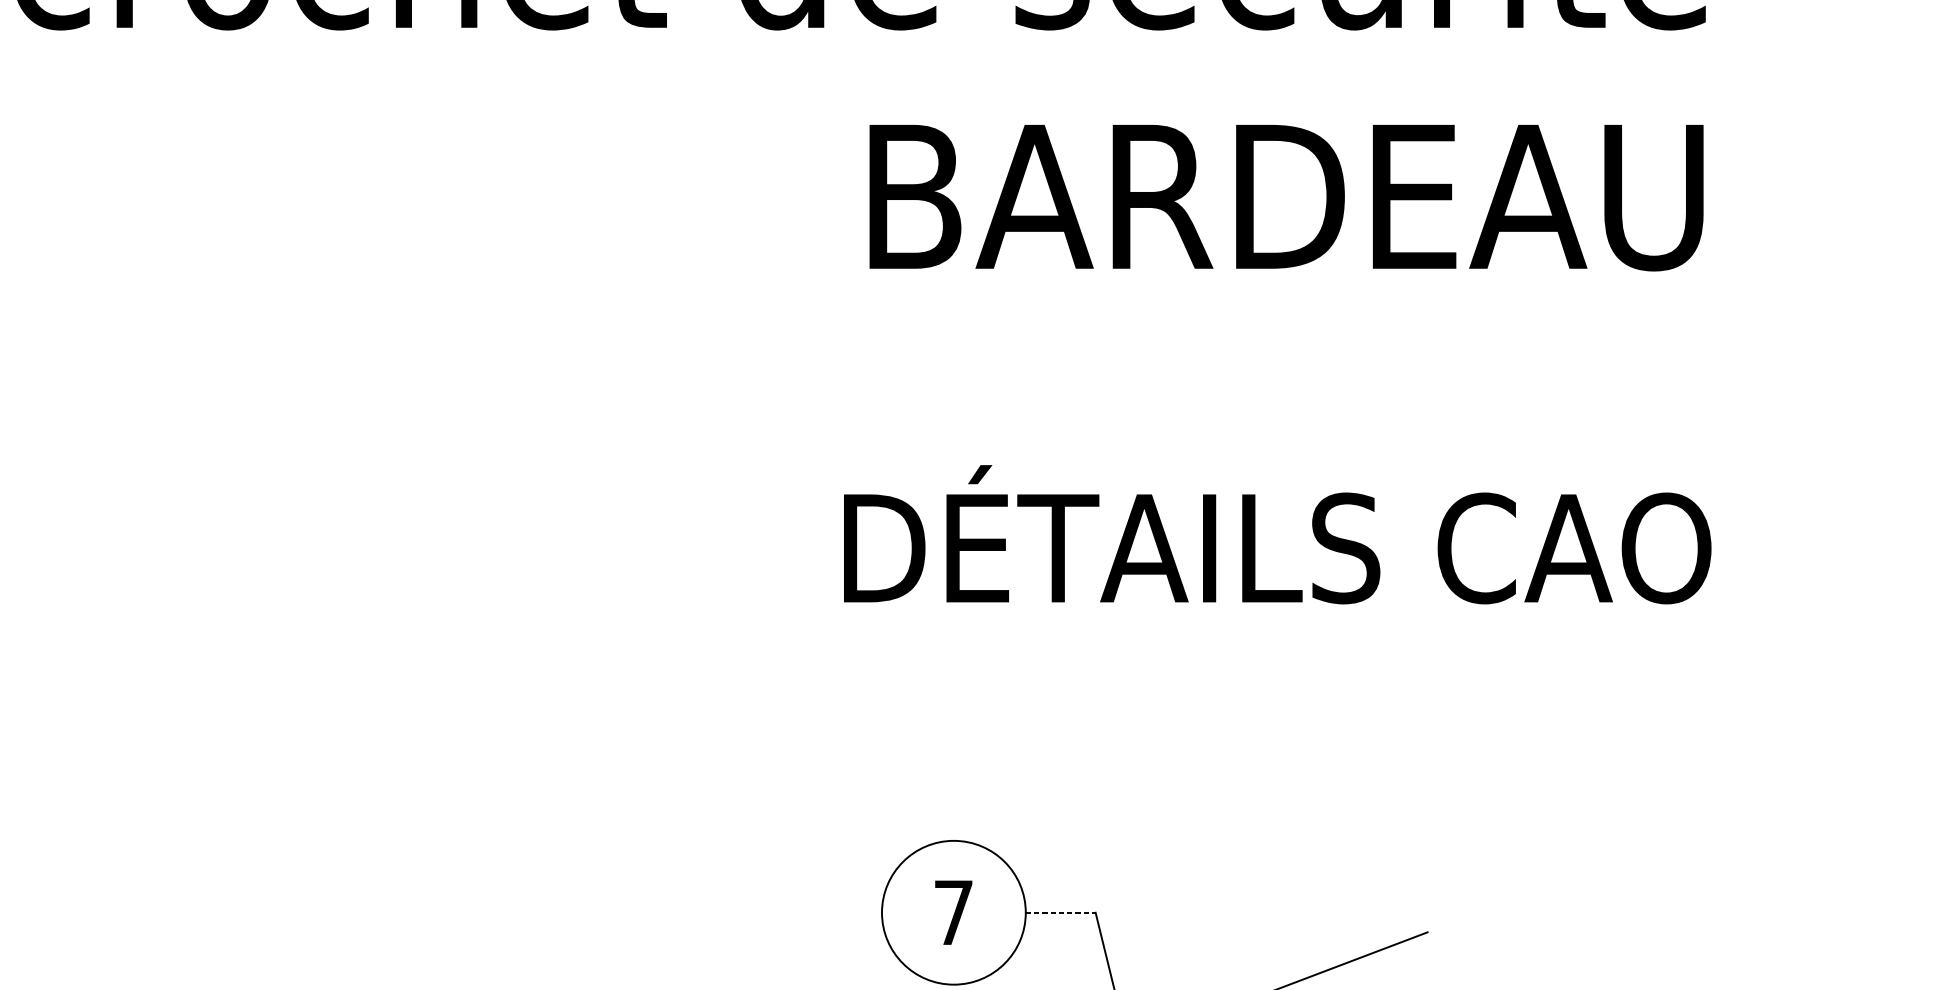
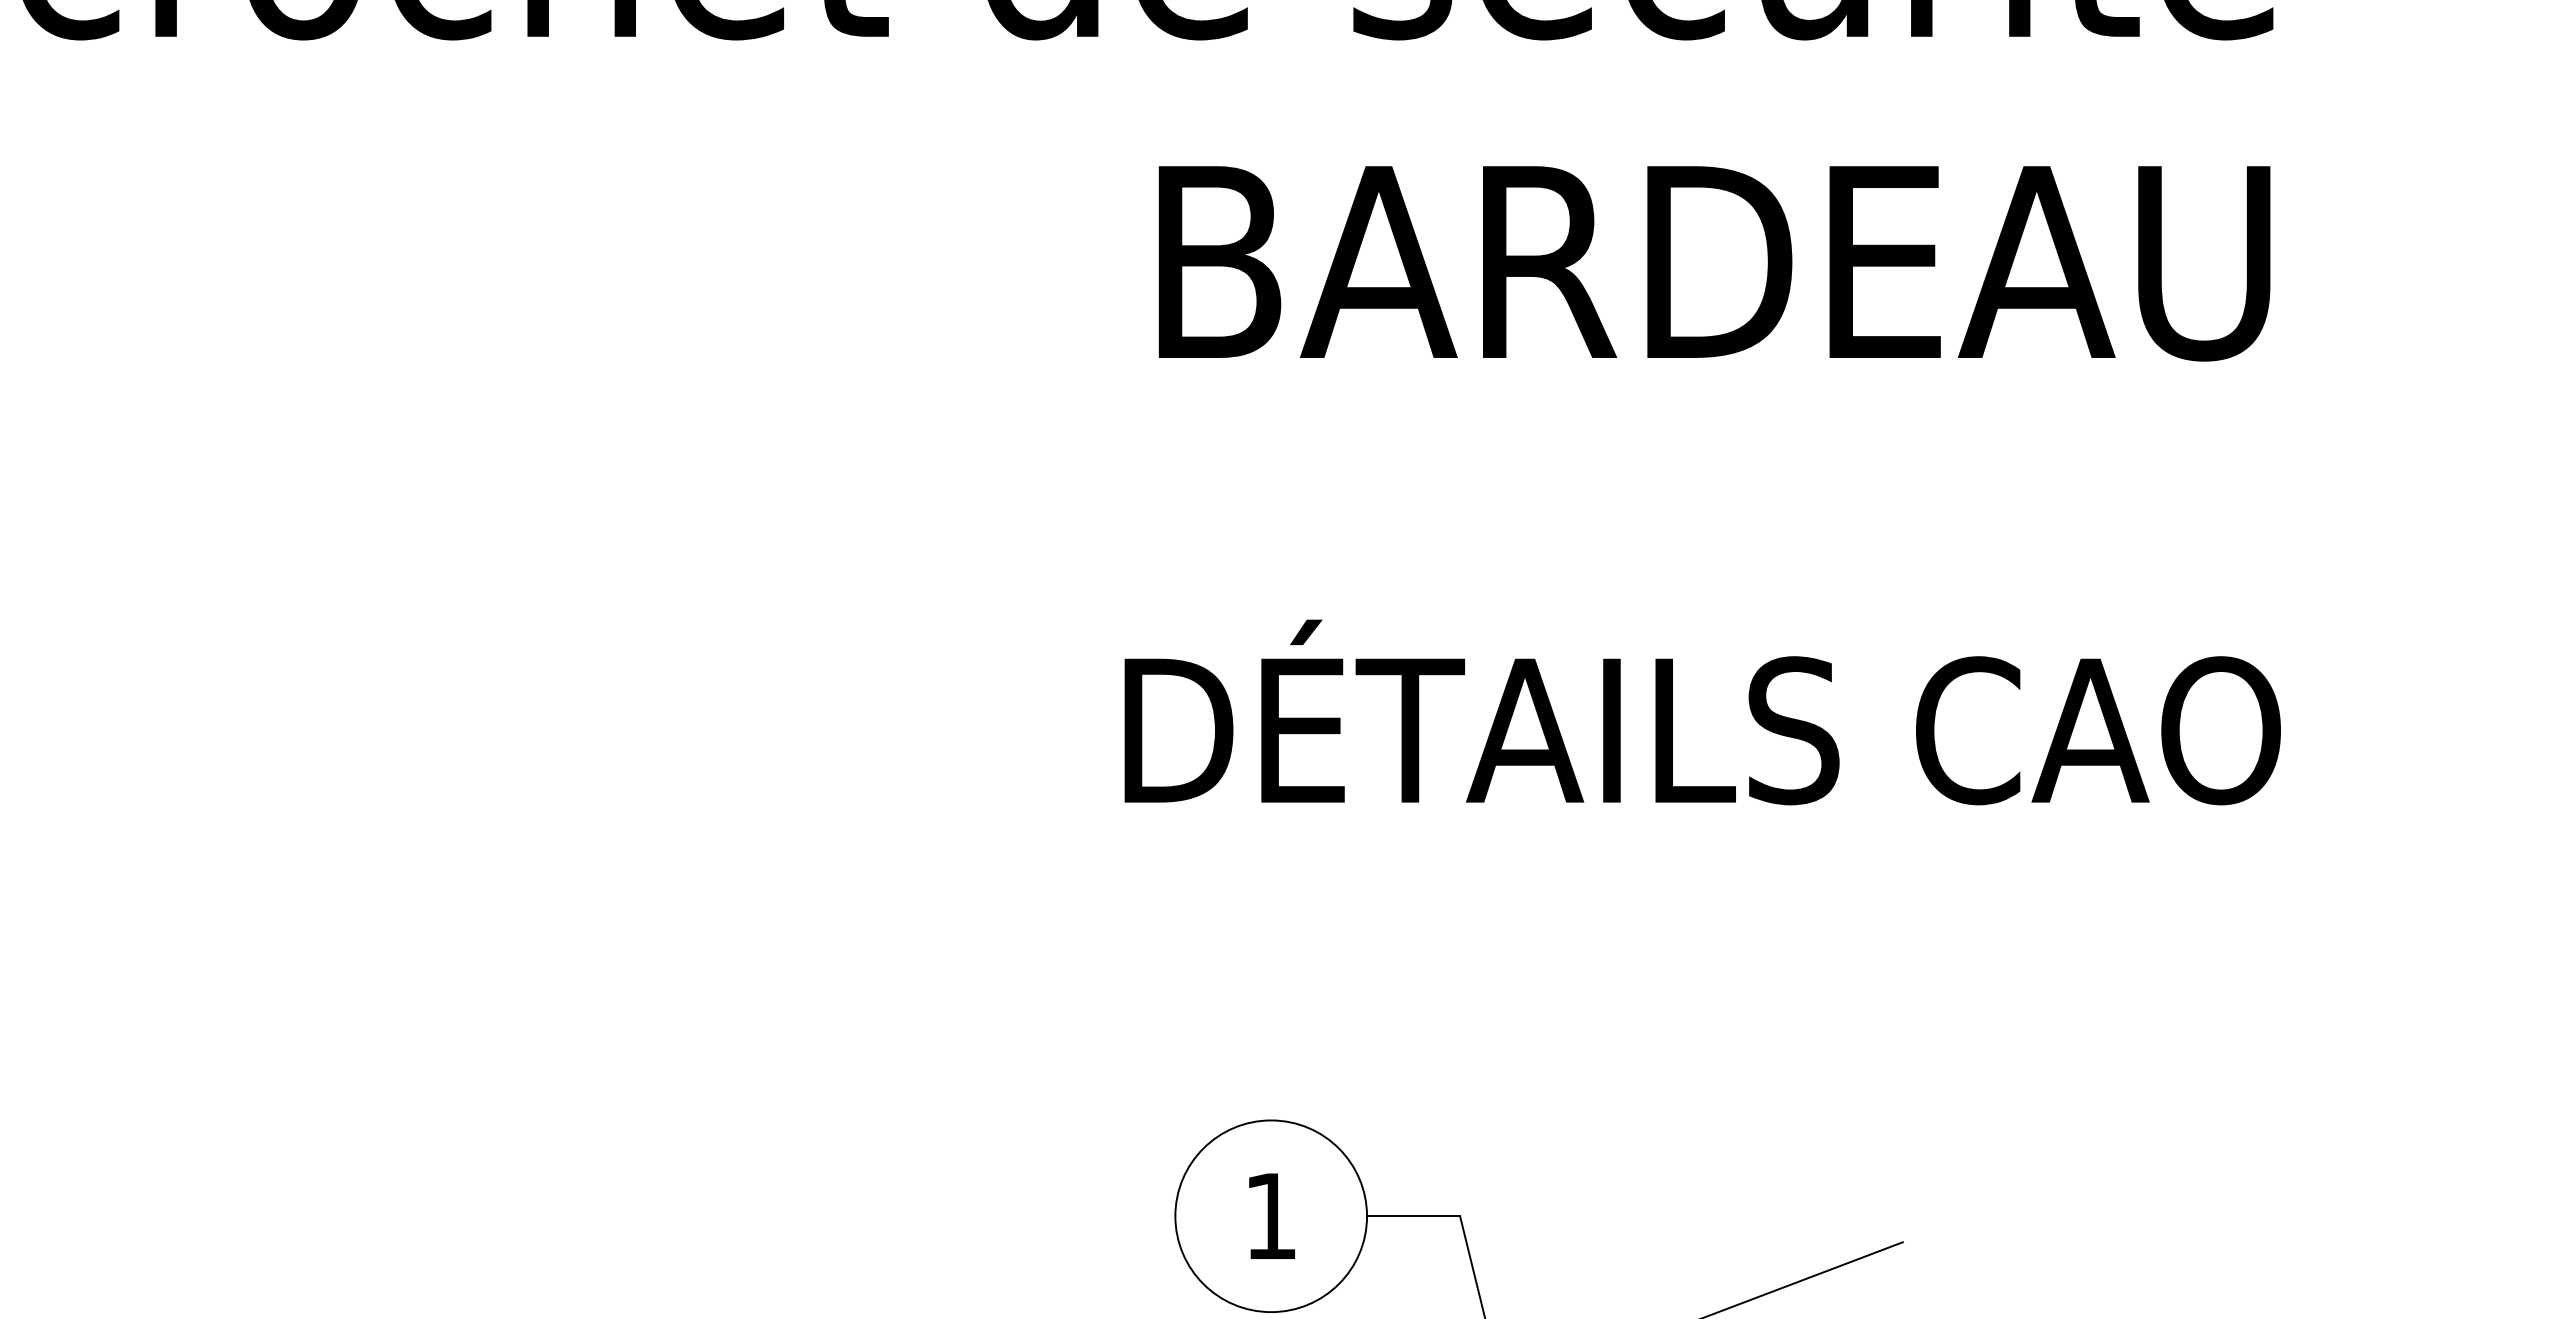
text: (953, 912) -> (1270, 1215), 7 -> 1
line: (1060, 912) -> (1413, 1216), dashed -> solid

